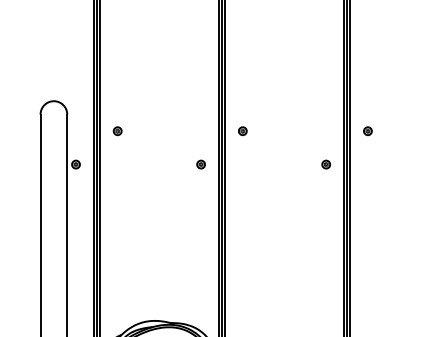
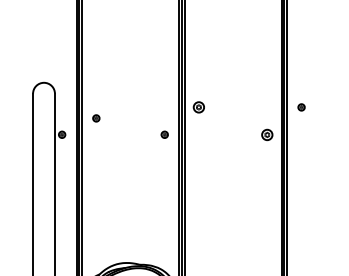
part: (117, 131) -> (96, 118), moved
part: (242, 131) -> (198, 107), size x1.6
part: (326, 164) -> (267, 134), size x1.6

